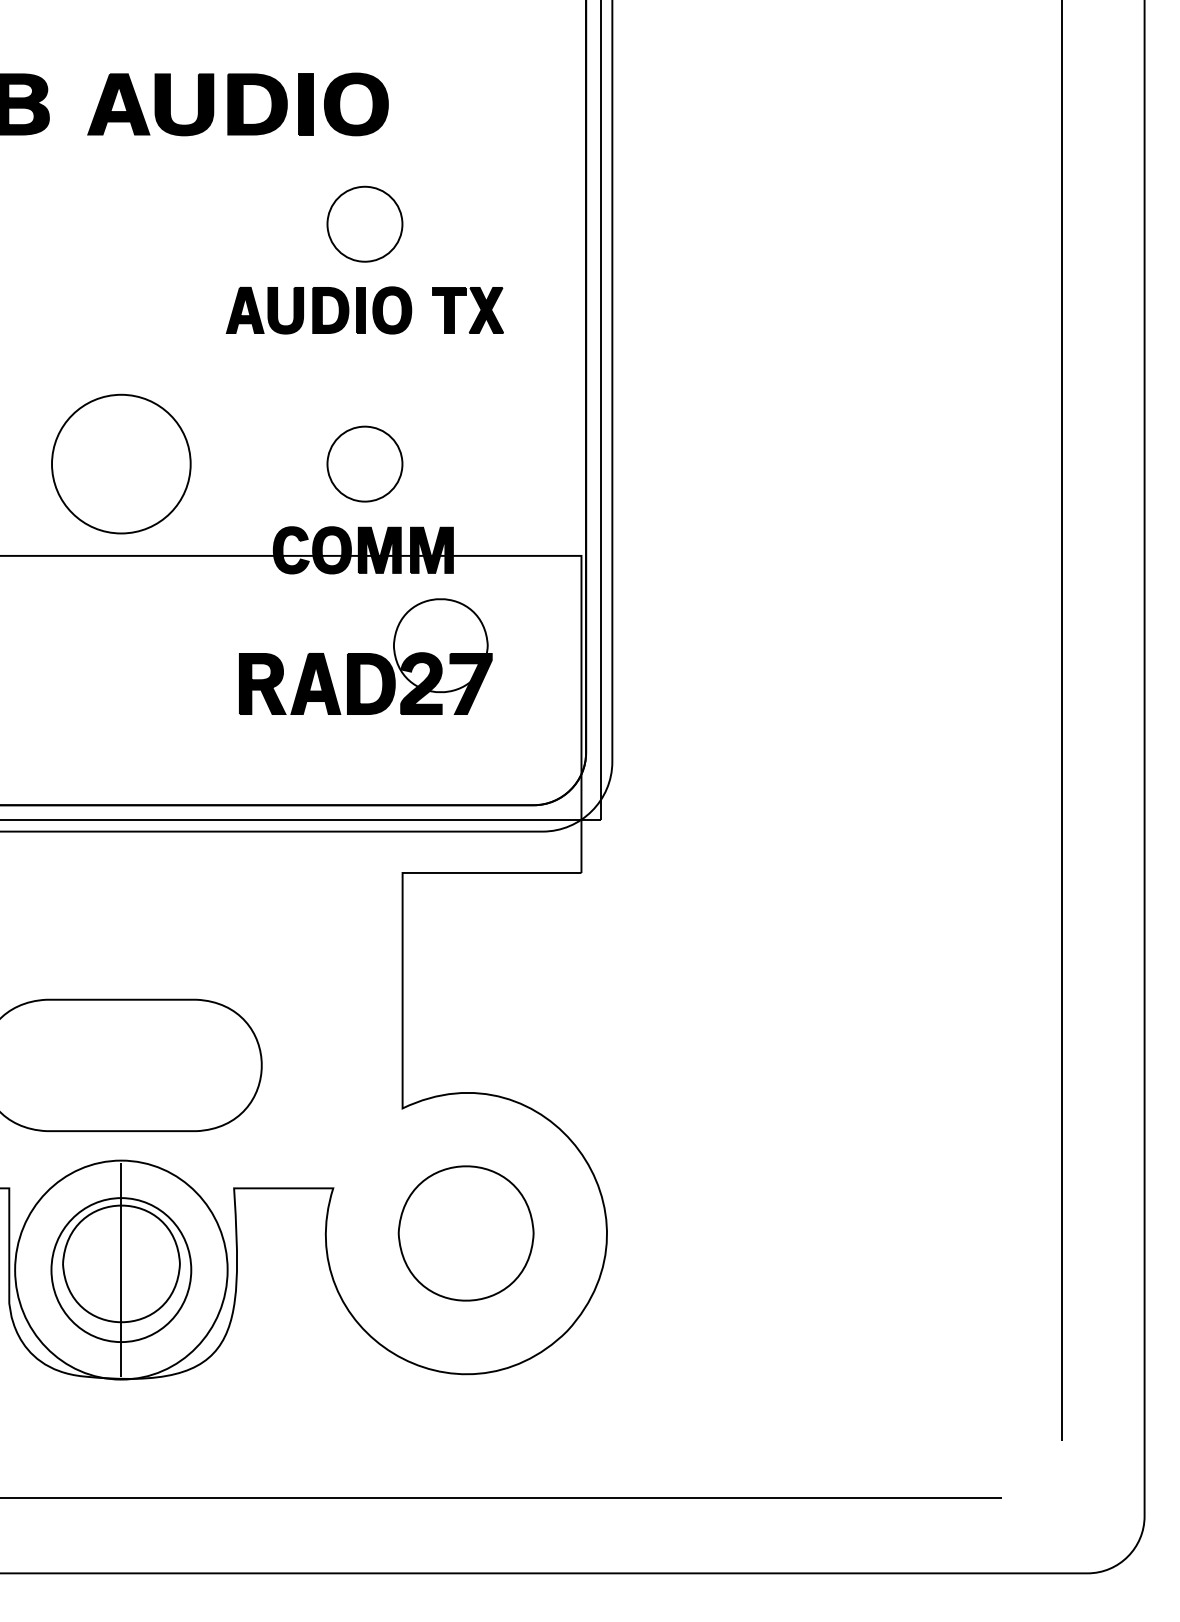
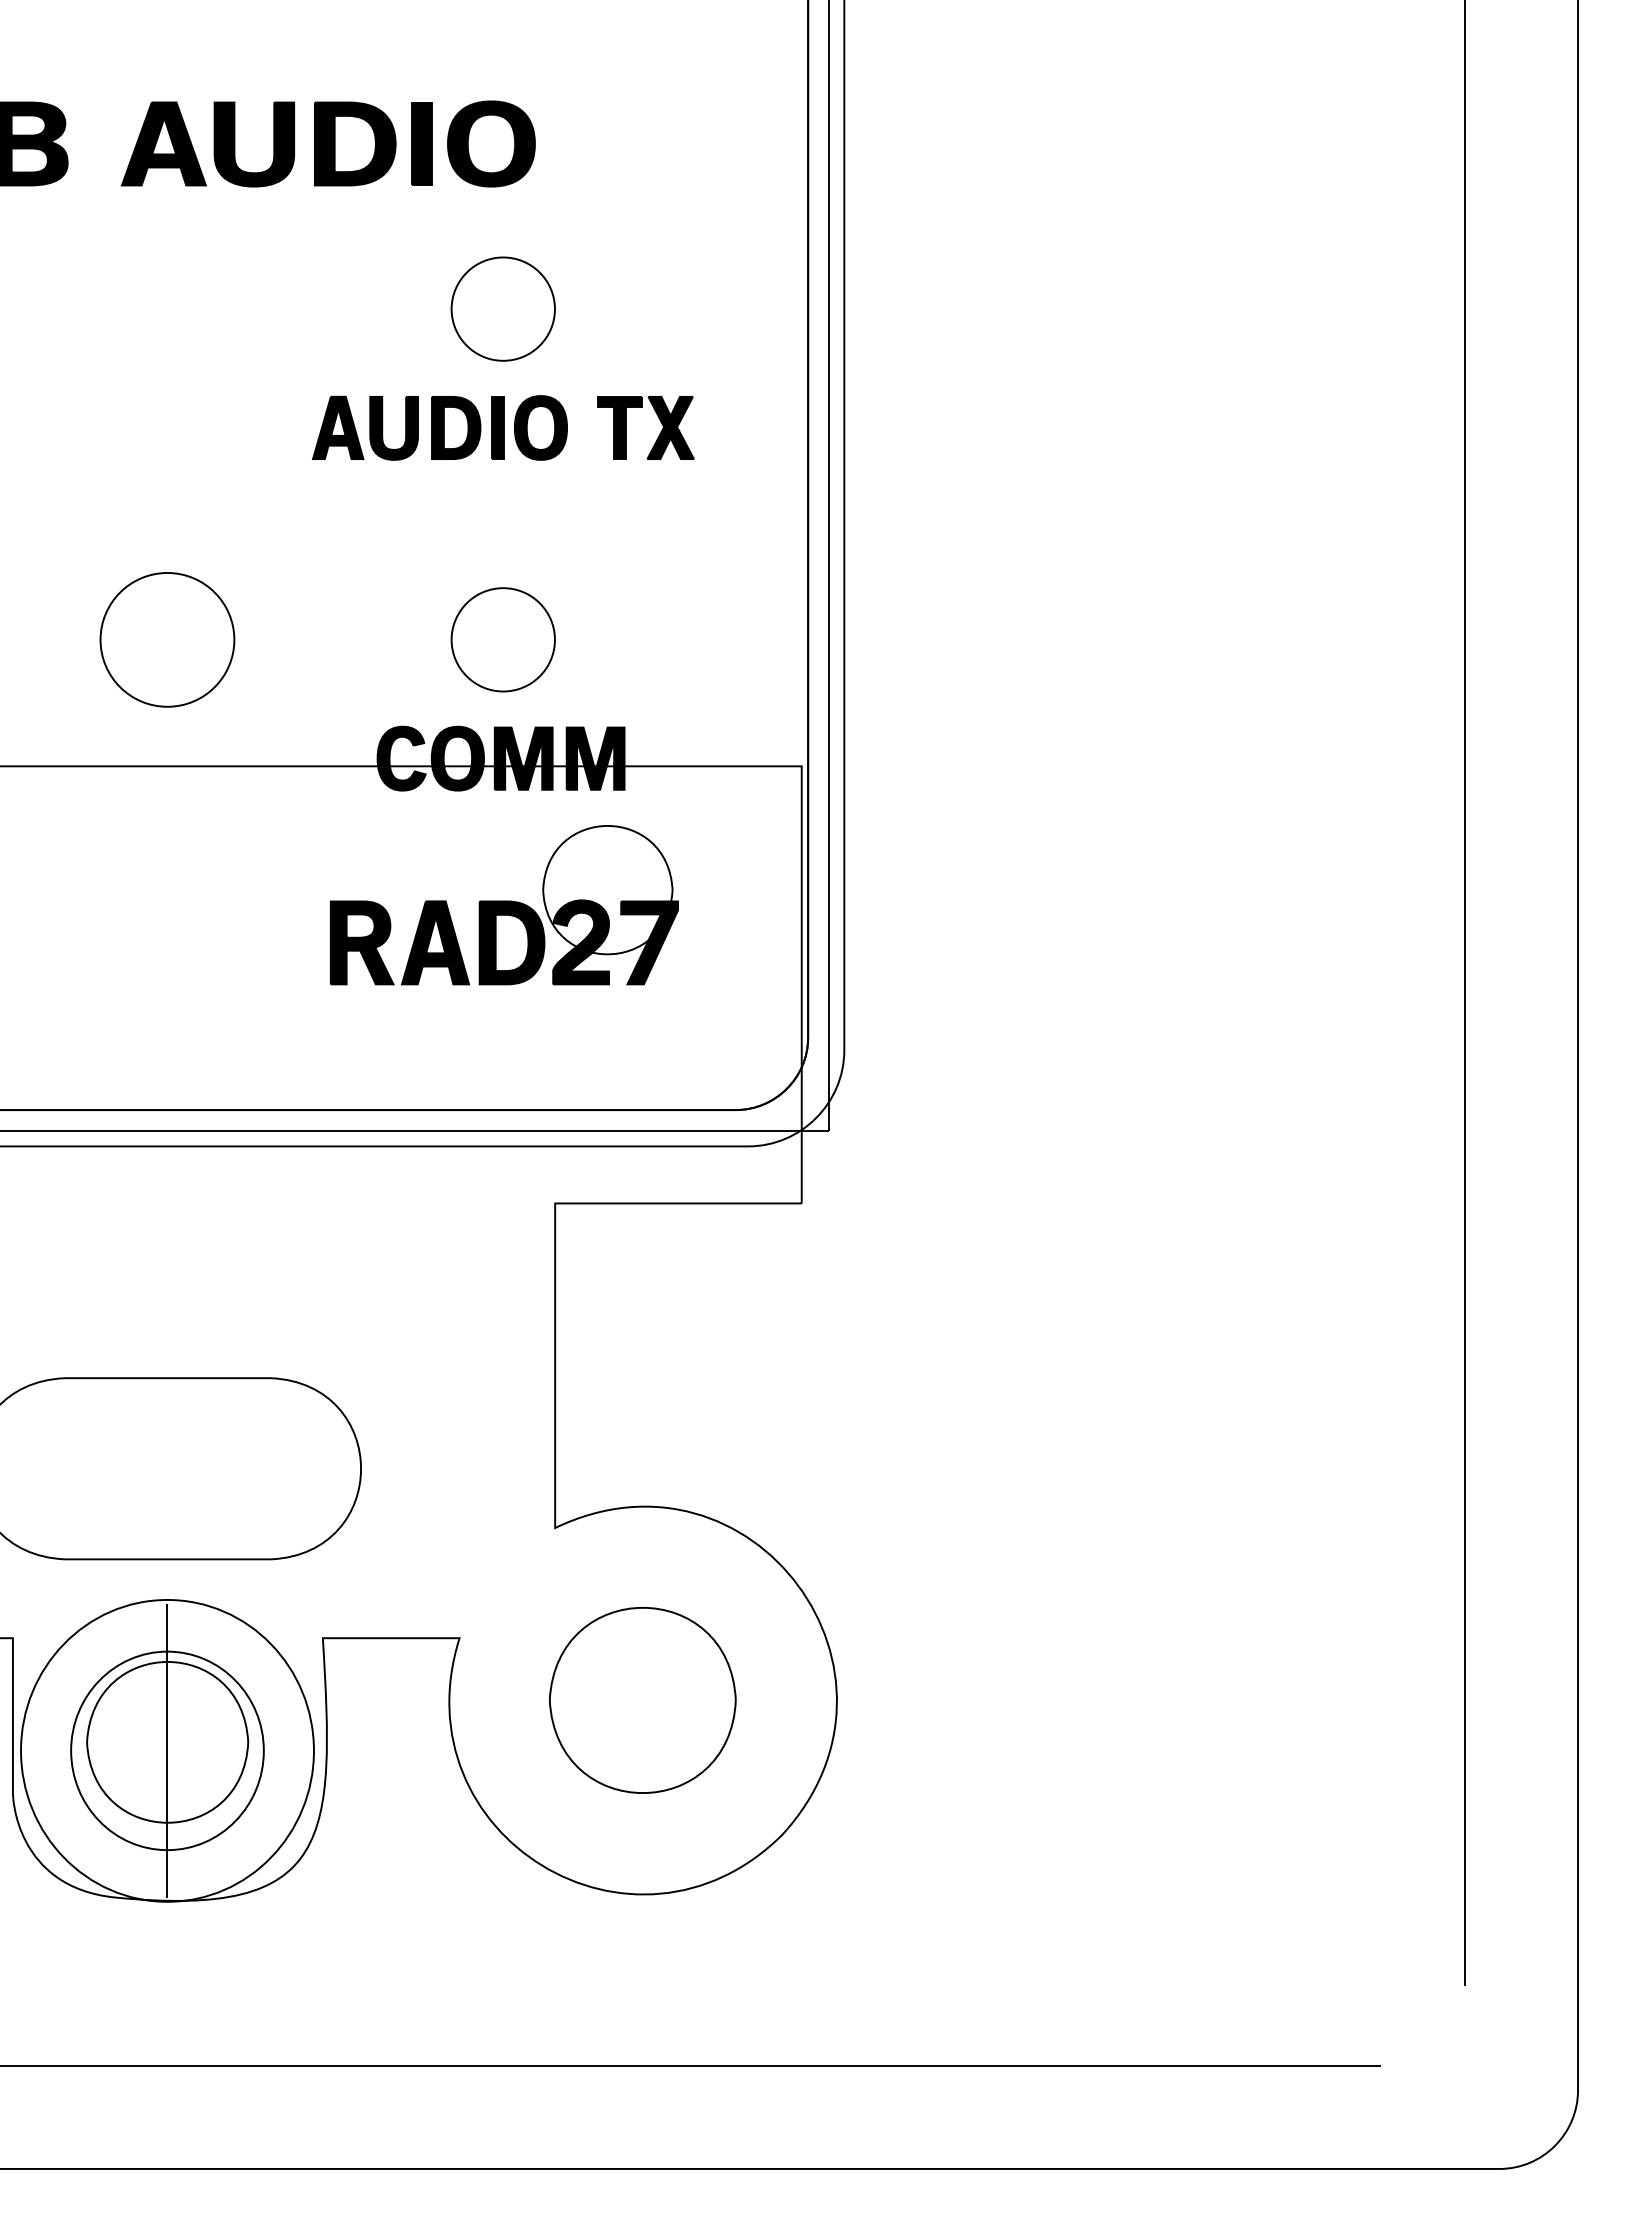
part: (121, 463) -> (167, 639), size x0.7

